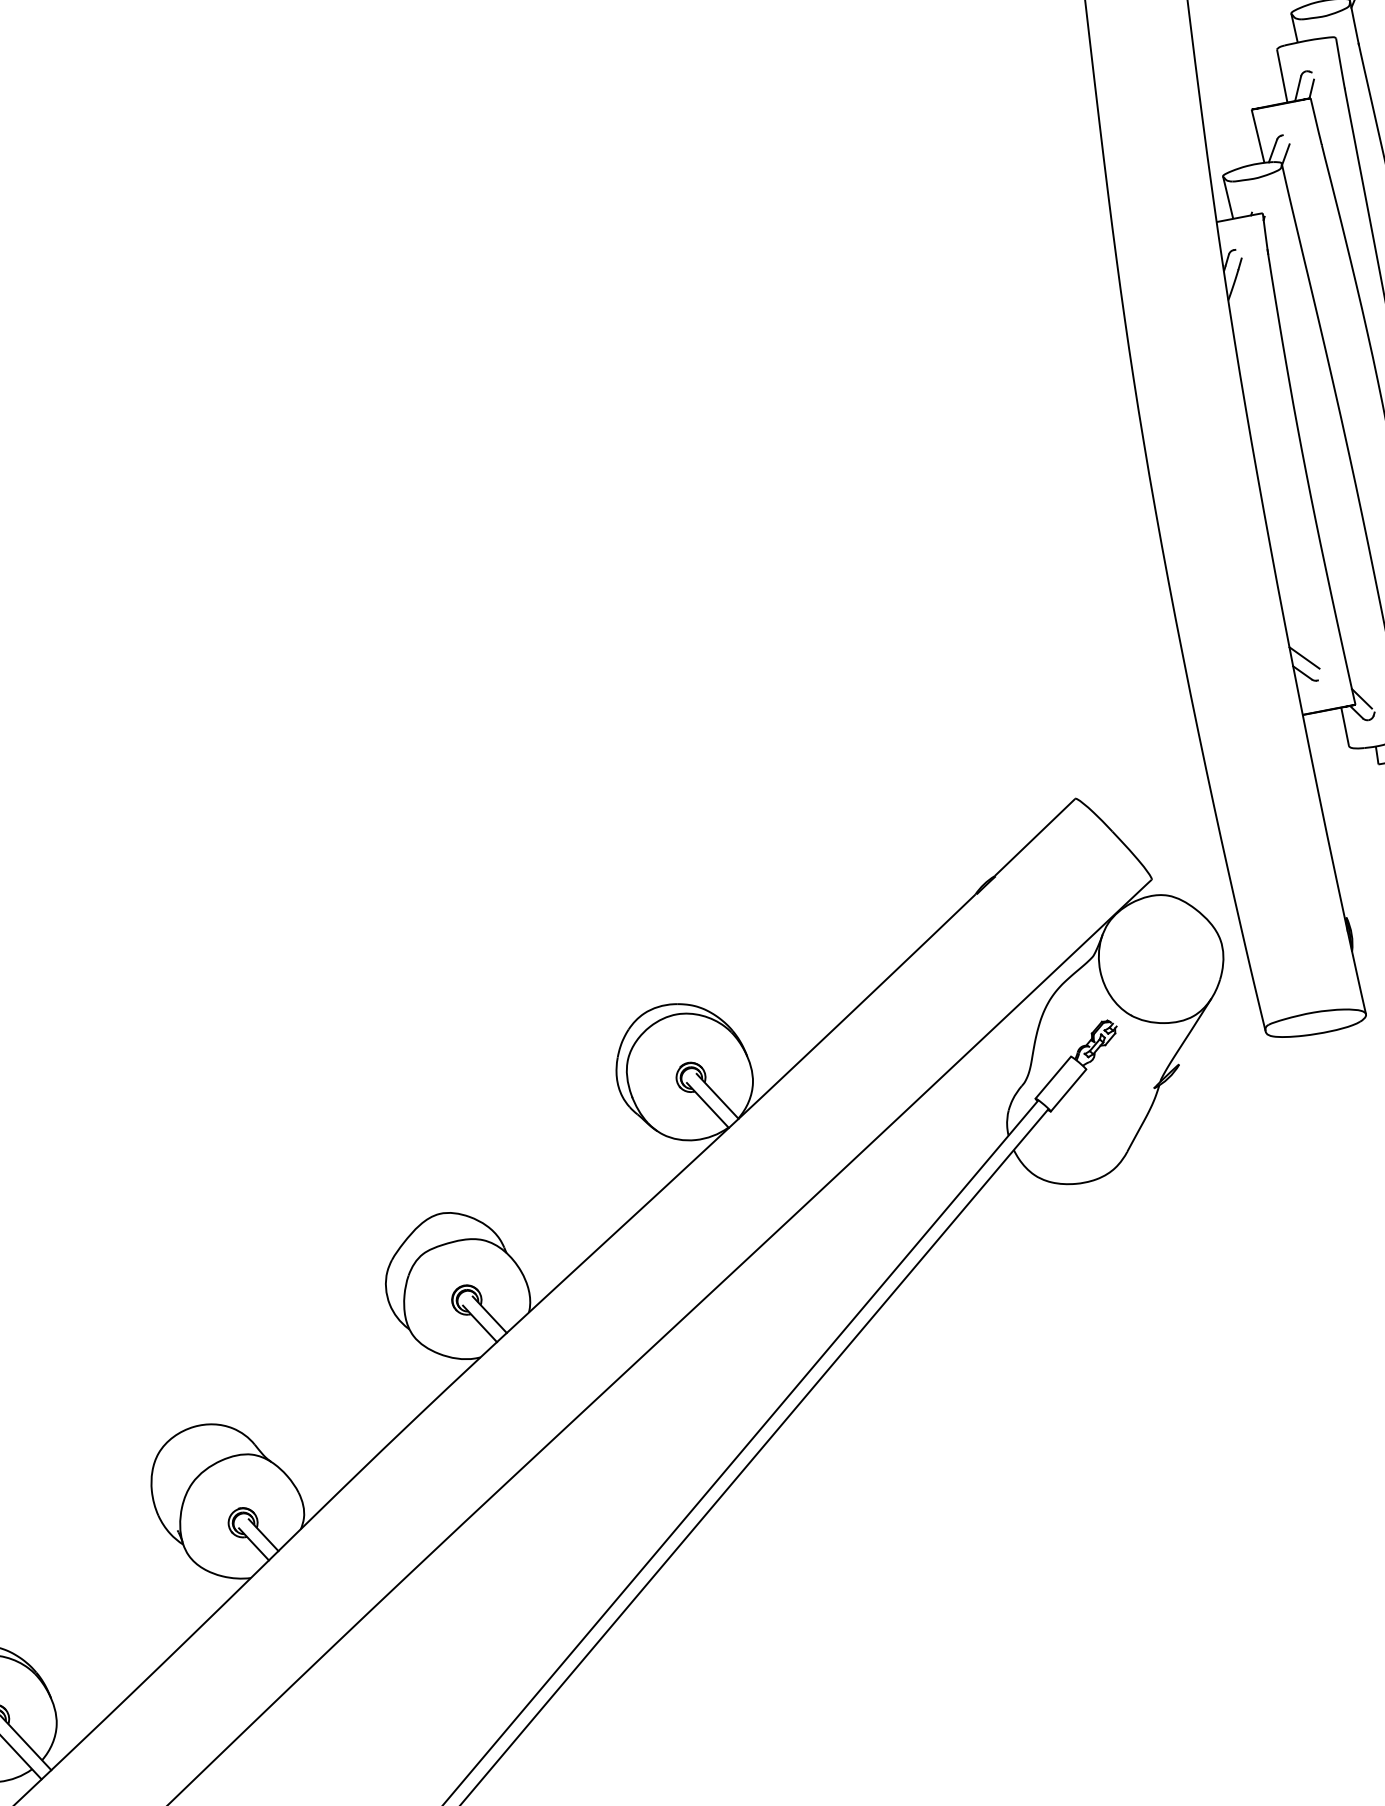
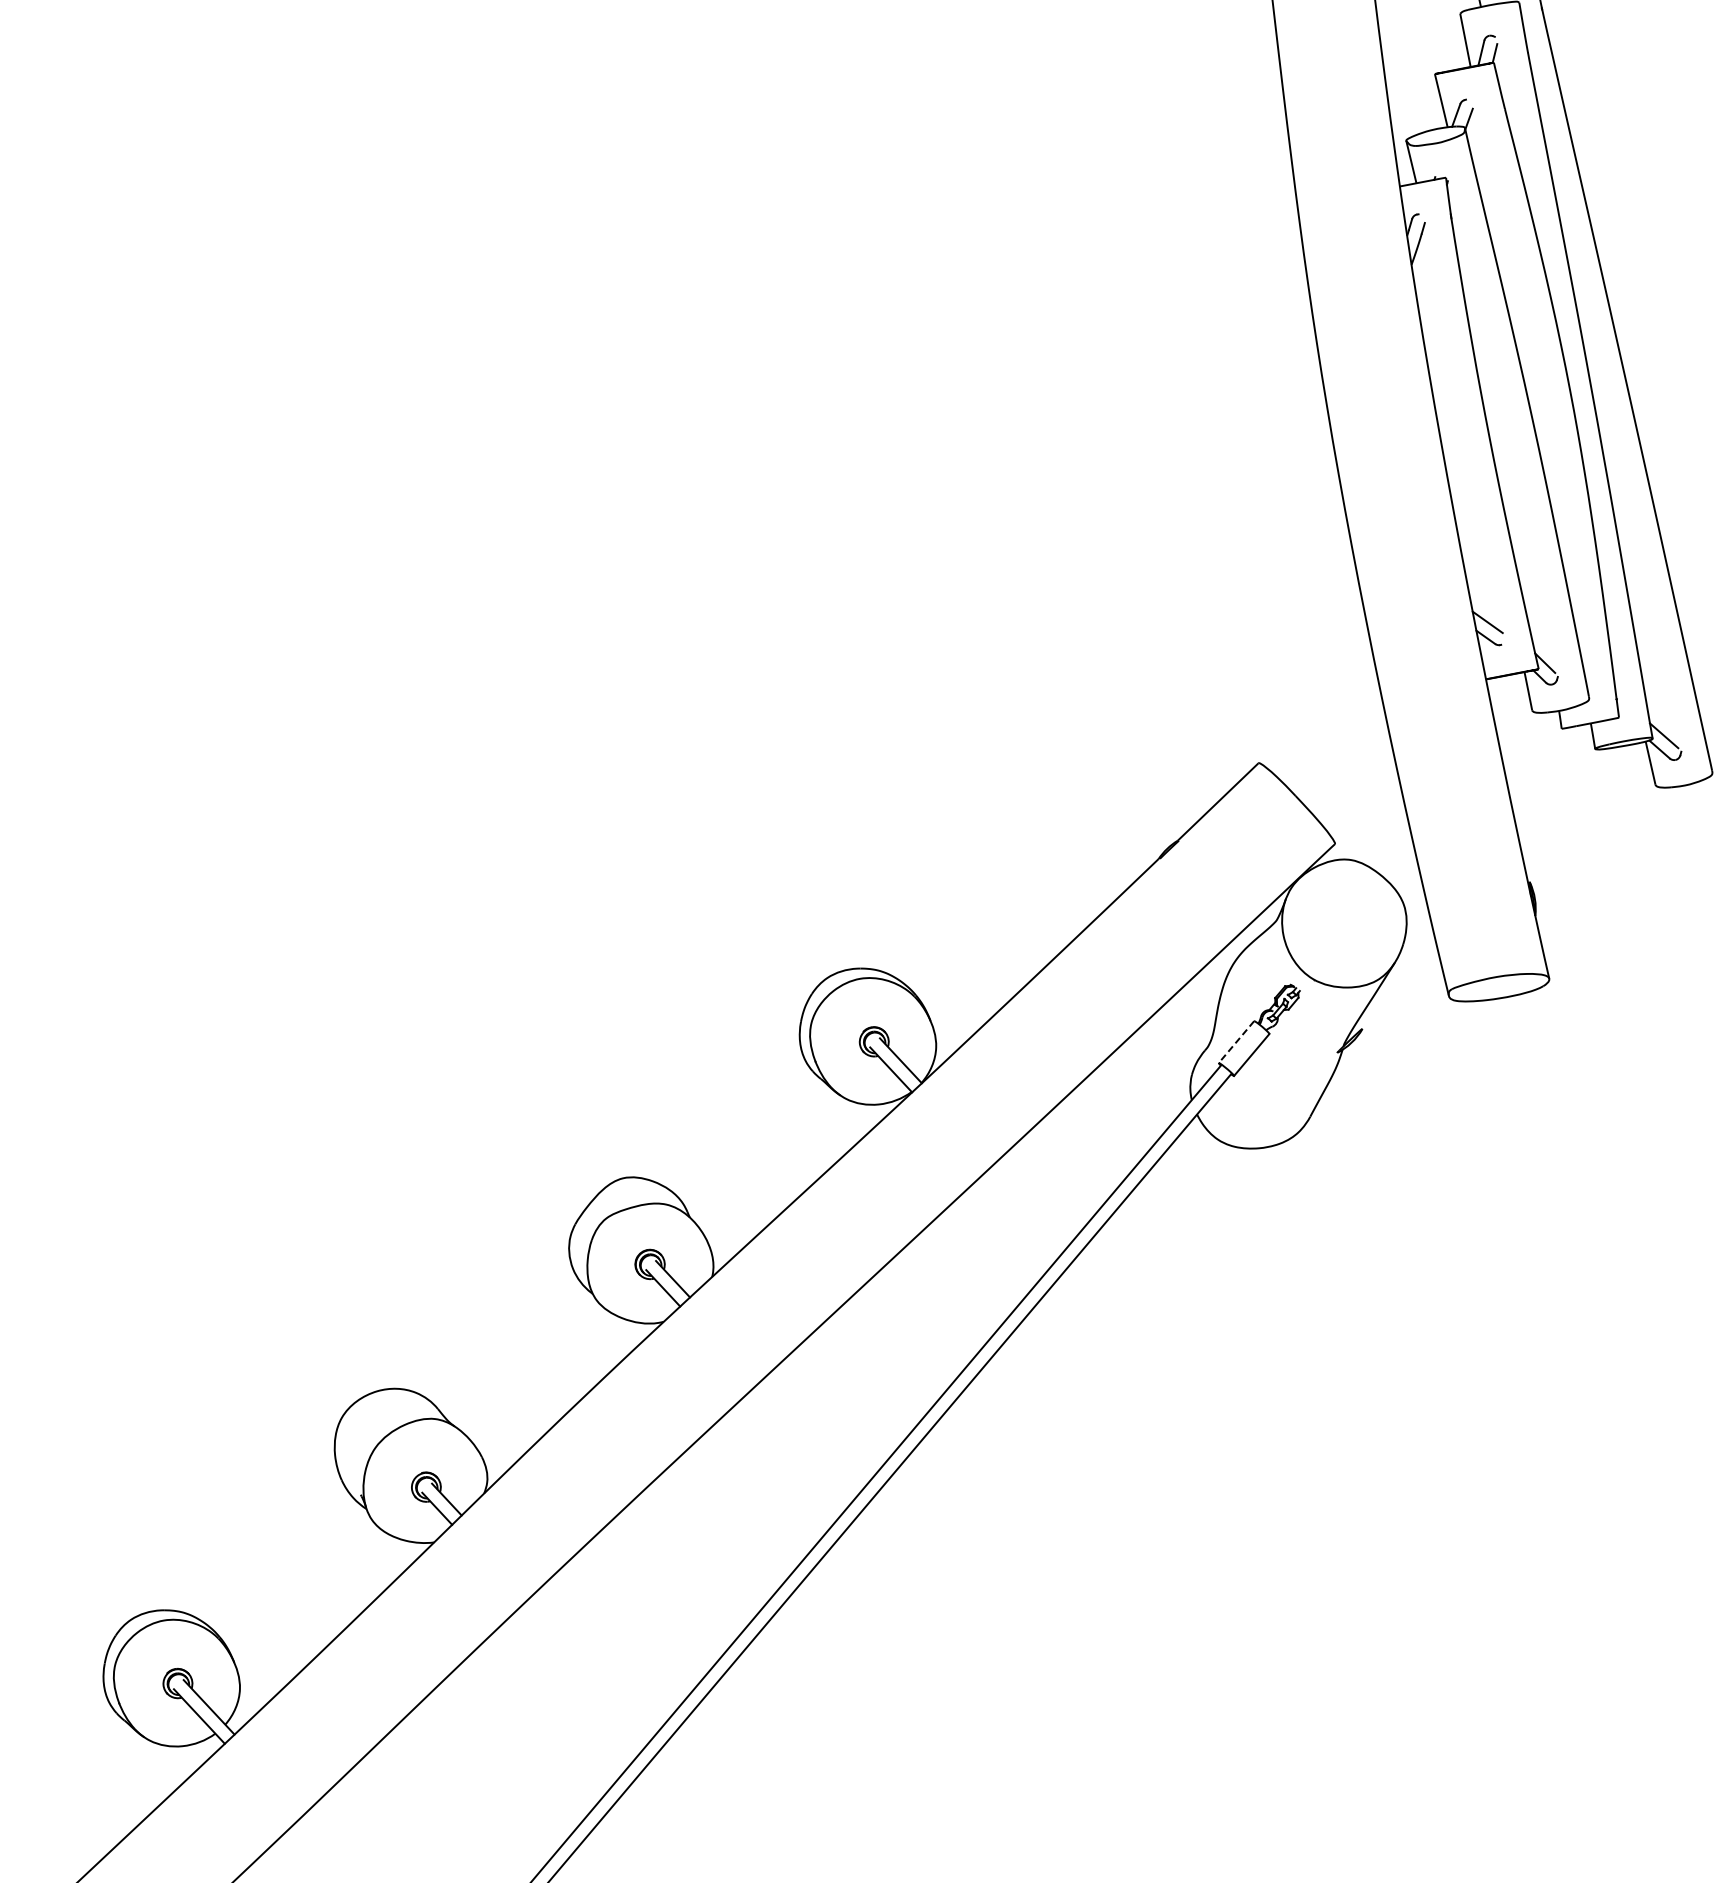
line: (1053, 1078) -> (1236, 1042), solid -> dashed

